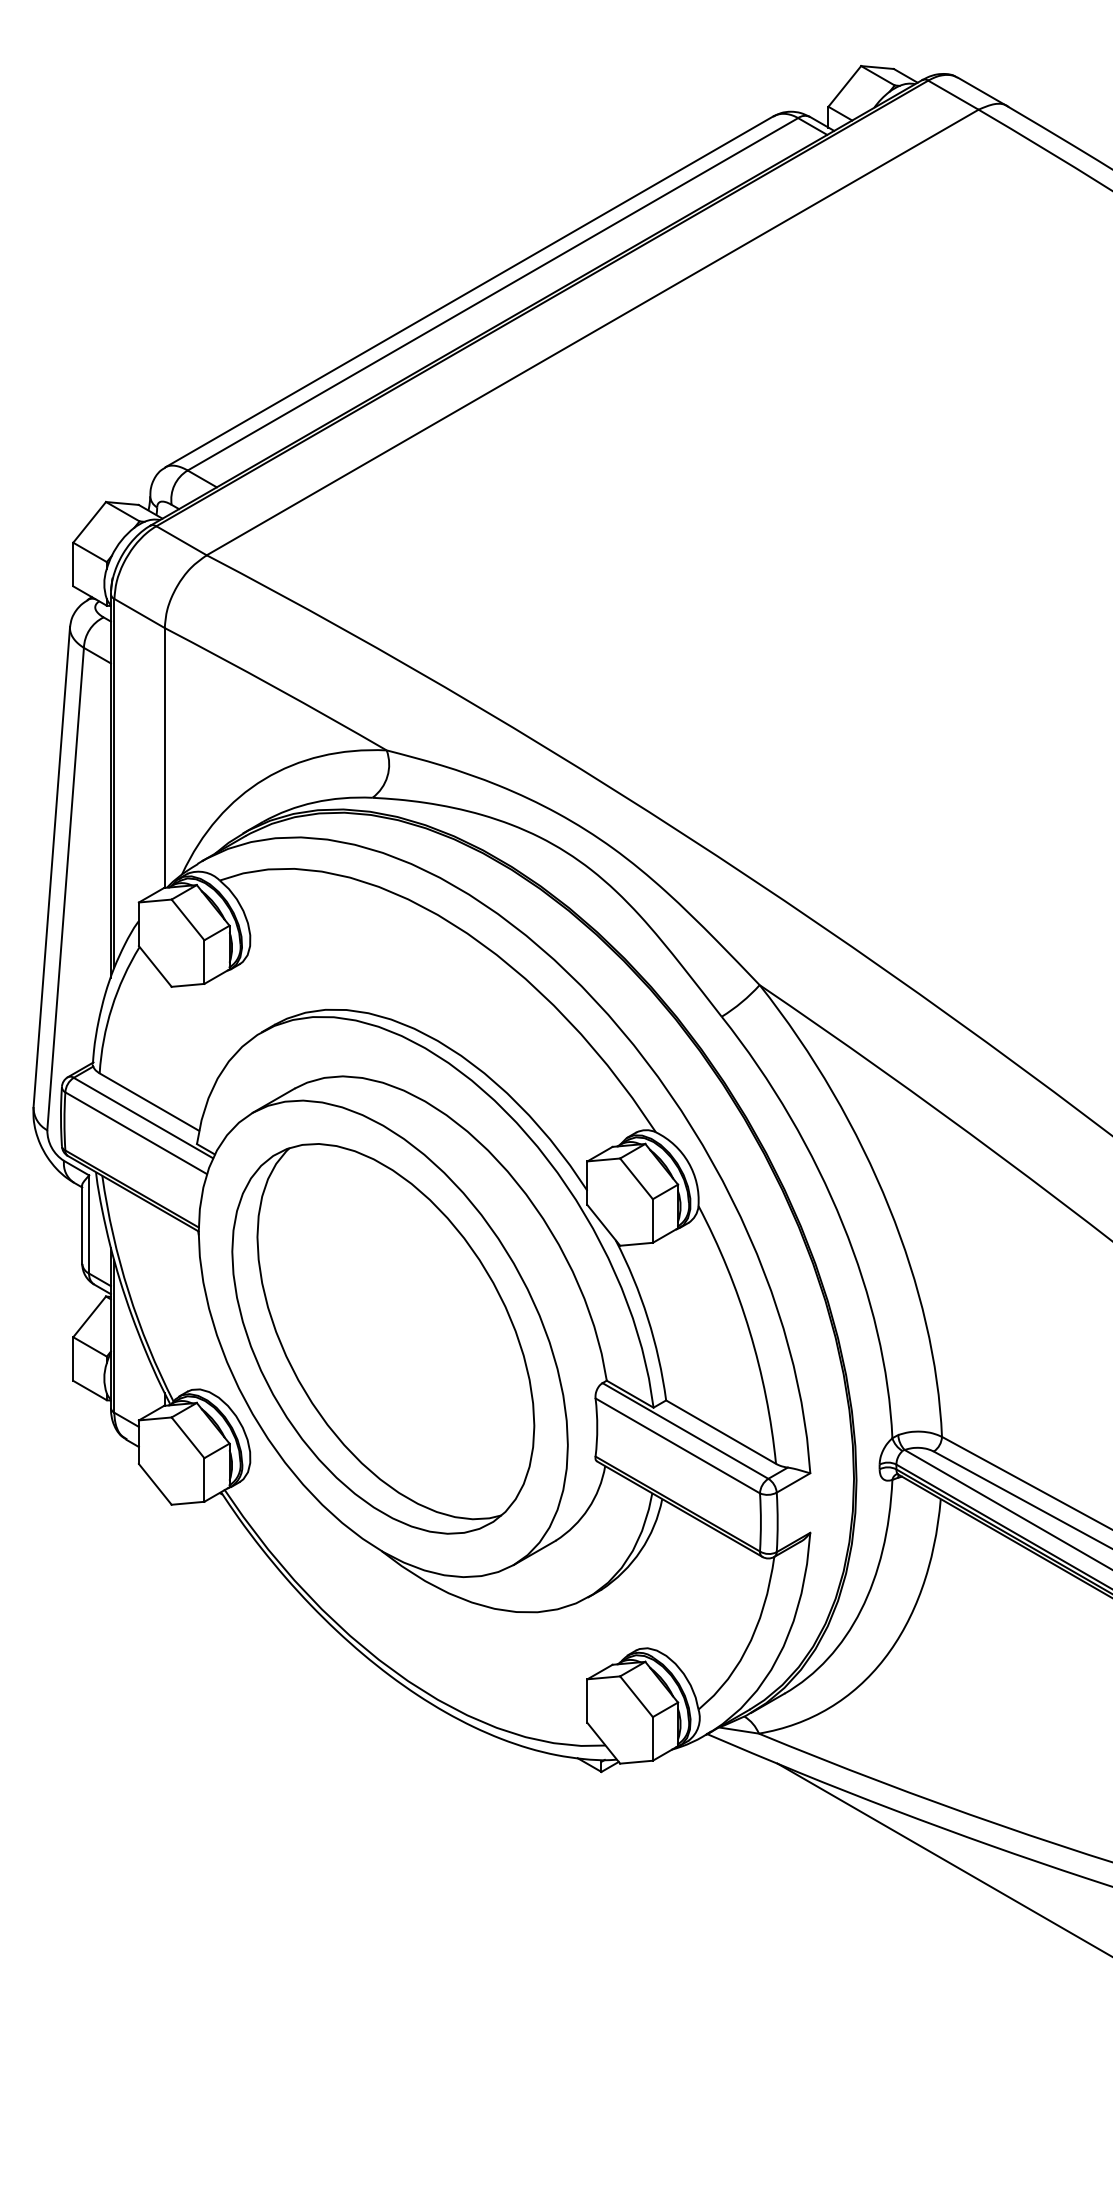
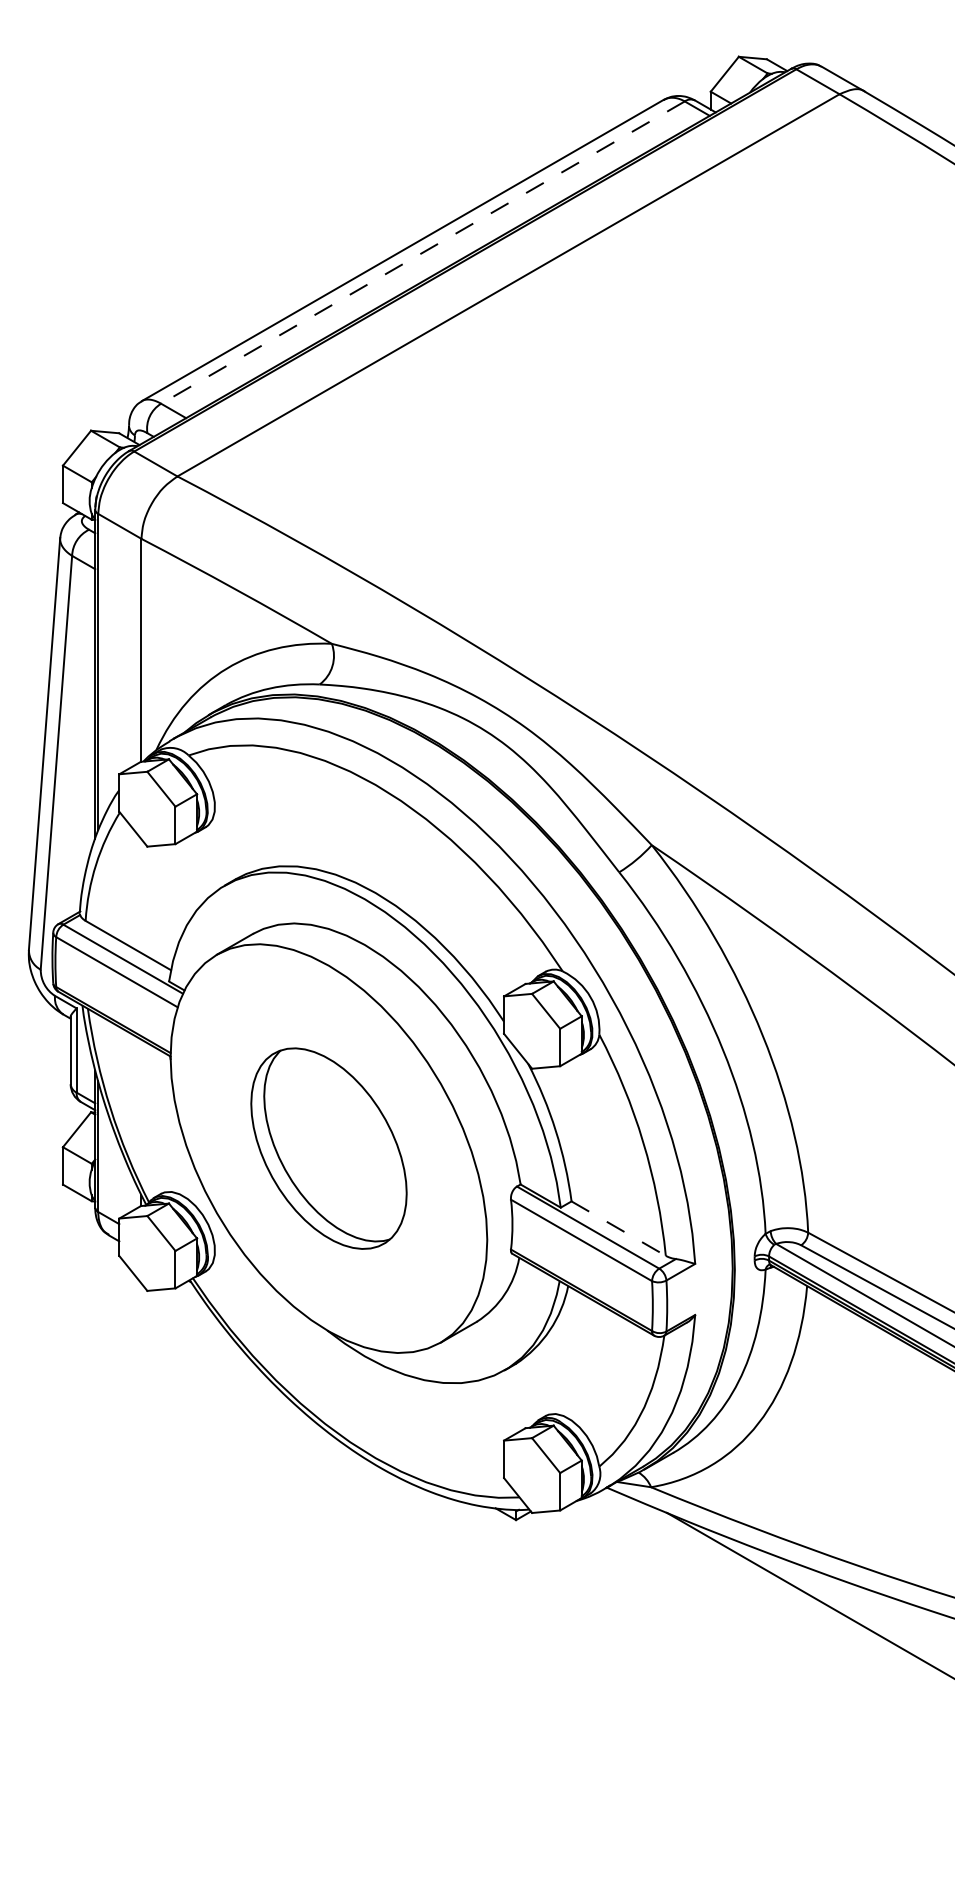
line: (492, 294) -> (422, 252), solid -> dashed
part: (383, 1338) -> (329, 1148), size x0.6
line: (721, 1432) -> (619, 1228), solid -> dashed

